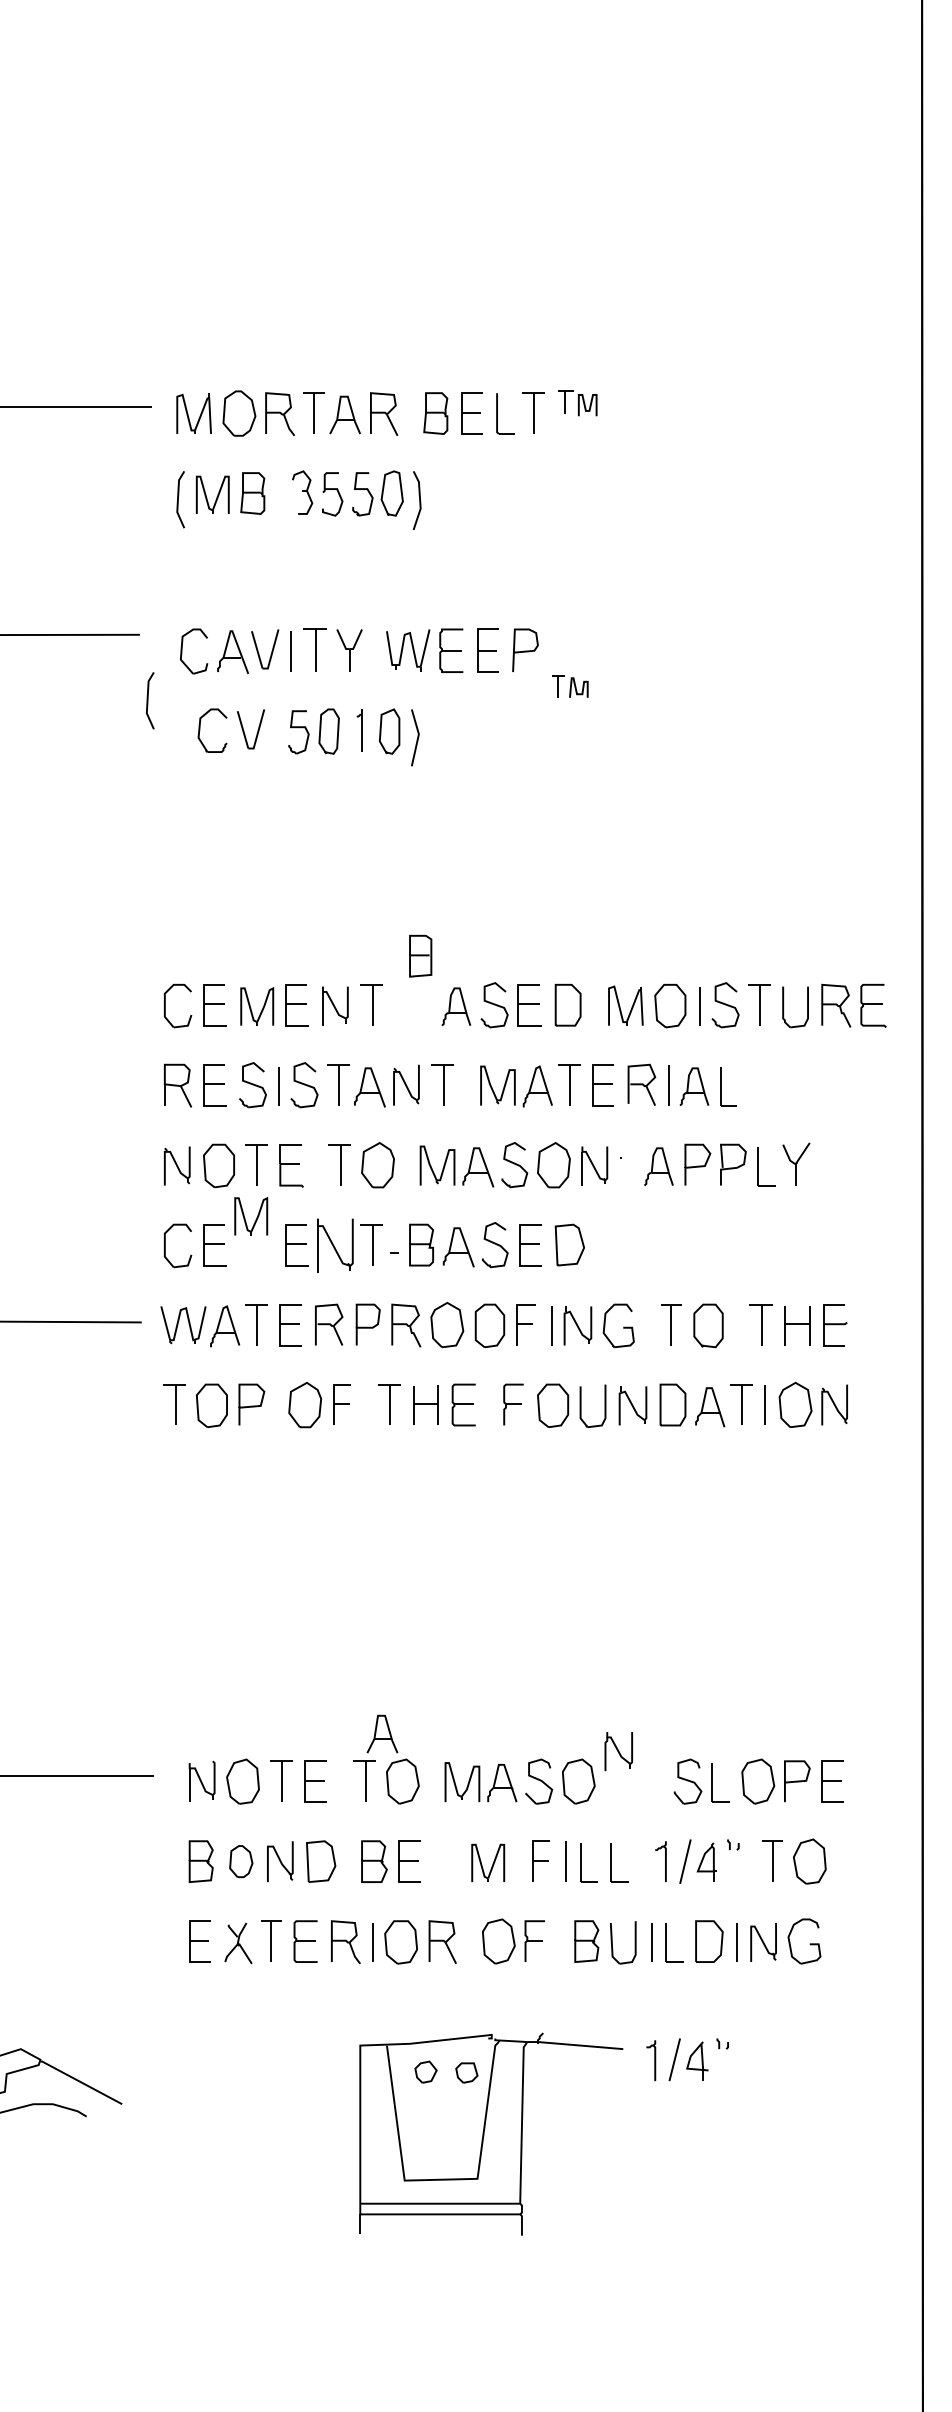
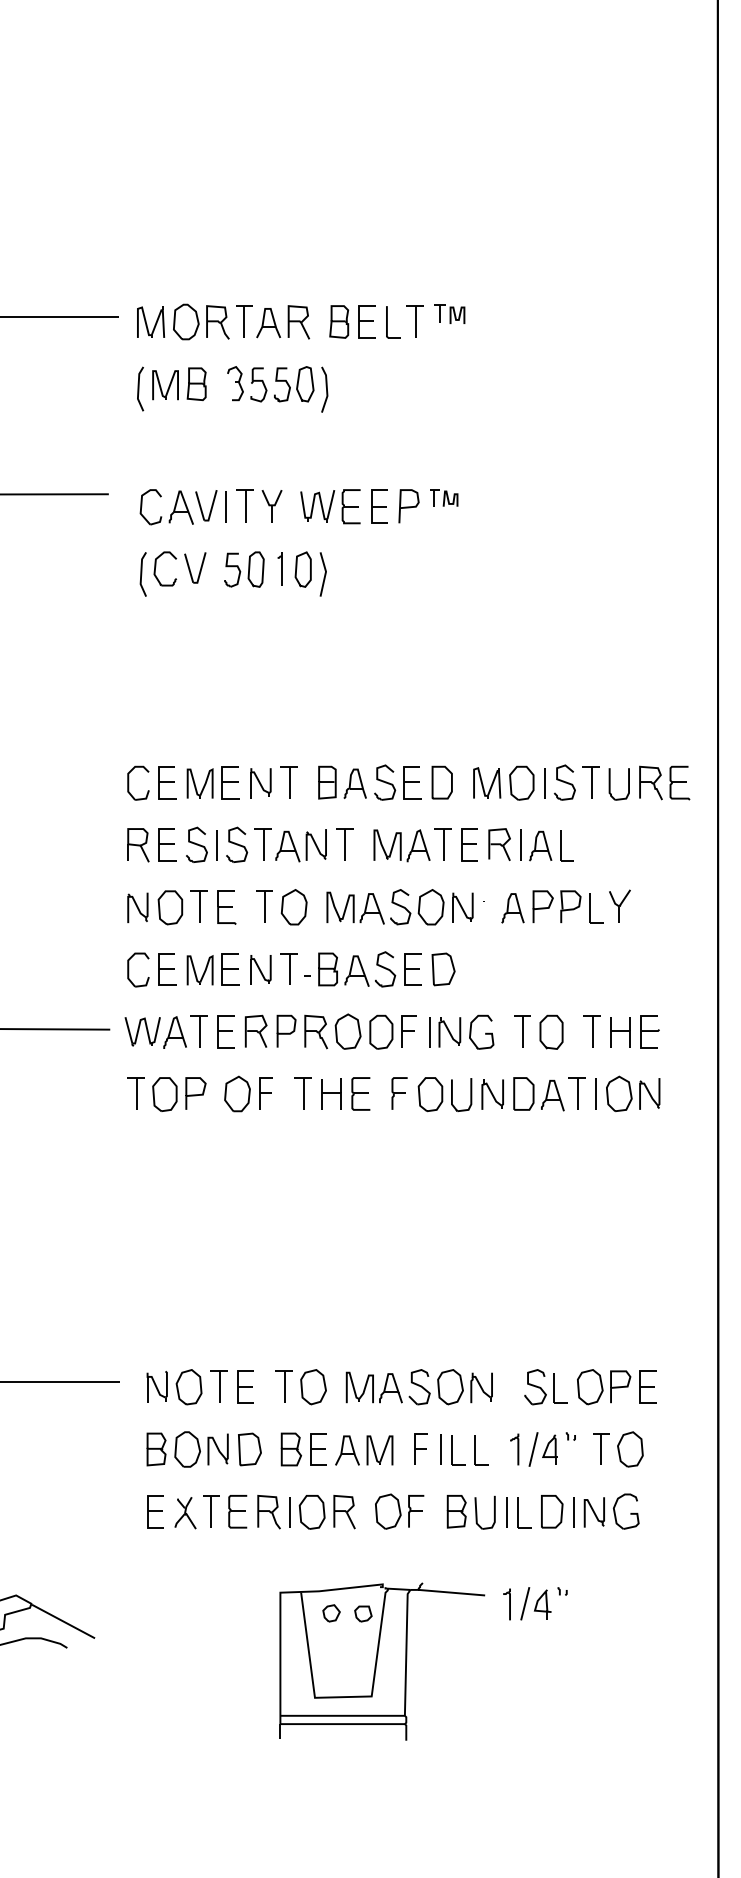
part: (570, 686) -> (444, 497), moved
line: (148, 700) -> (141, 574), moved
curve: (420, 955) -> (327, 782), moved
part: (251, 1216) -> (200, 970), moved
part: (335, 1245) -> (261, 969), size x0.71
part: (382, 1733) -> (347, 1450), moved
part: (618, 1751) -> (481, 1387), moved
part: (241, 1861) -> (187, 1449), size x1.43

